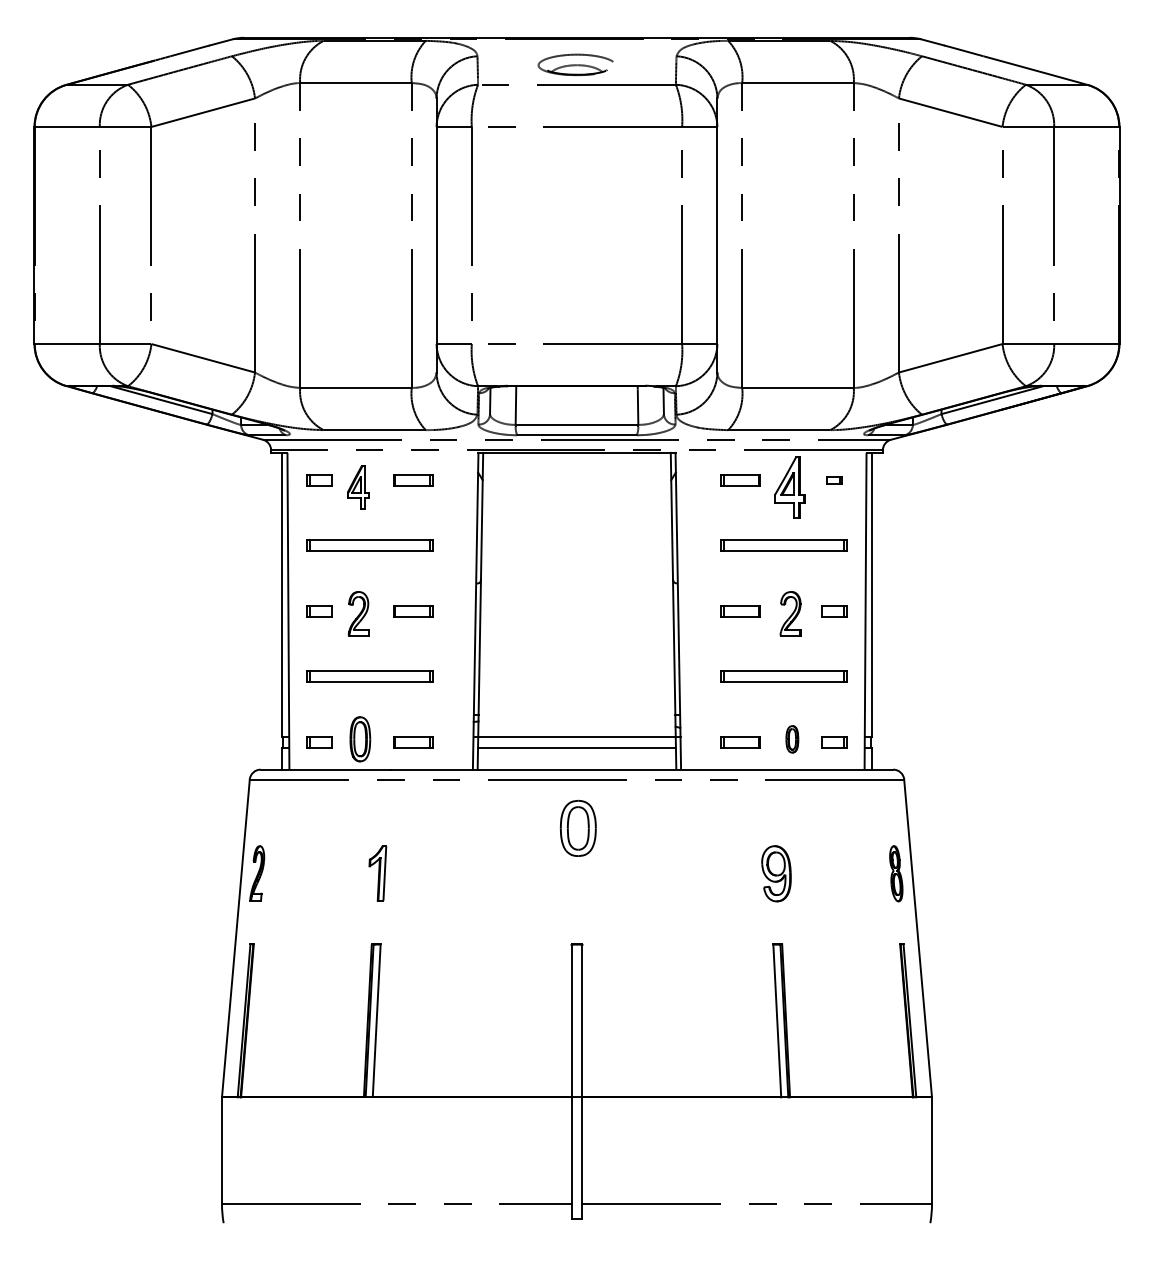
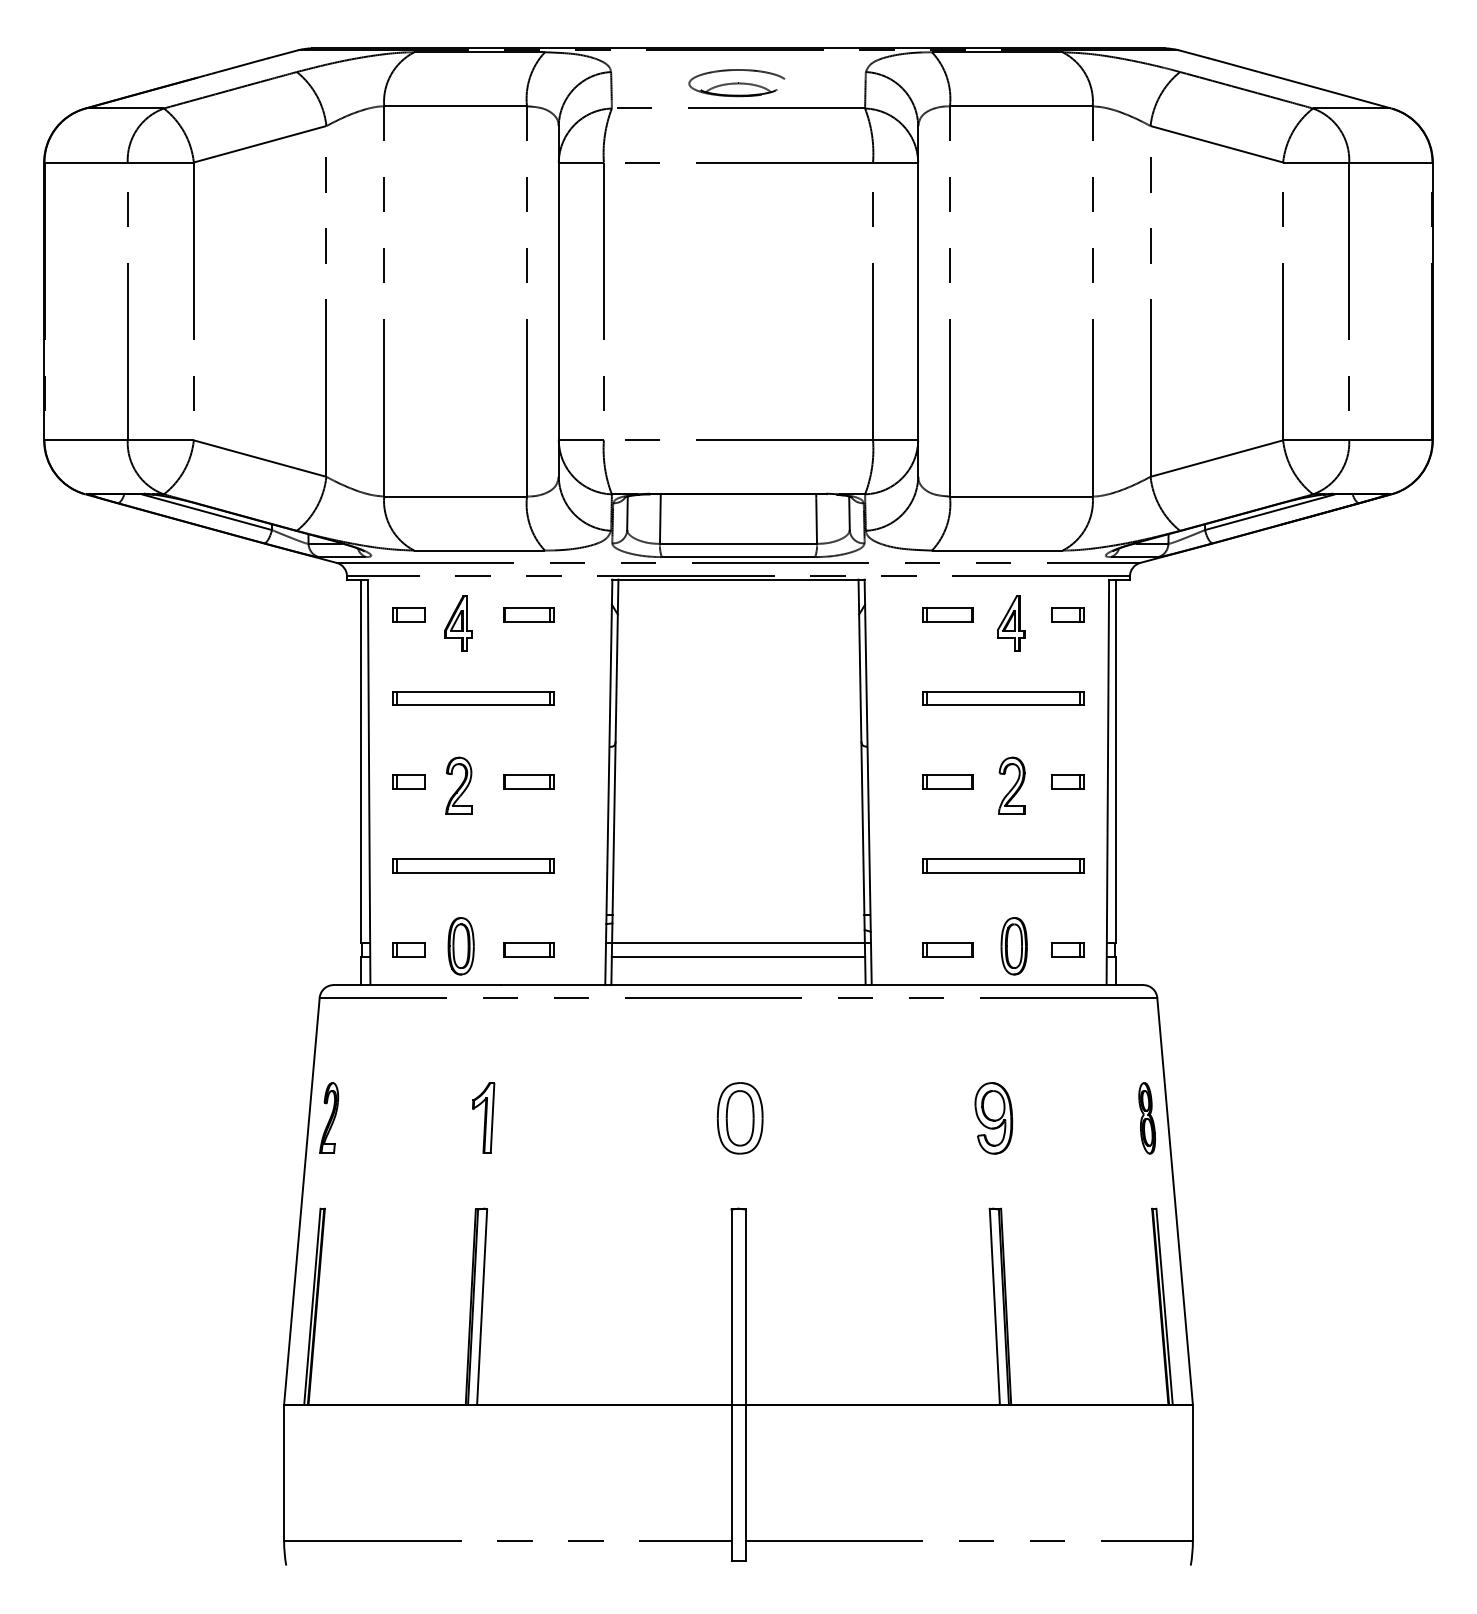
part: (834, 480) -> (1067, 614), size x1.67
part: (790, 487) -> (1011, 623), size x0.71
part: (791, 739) -> (1013, 946), size x1.67
part: (577, 828) -> (739, 1118), moved

